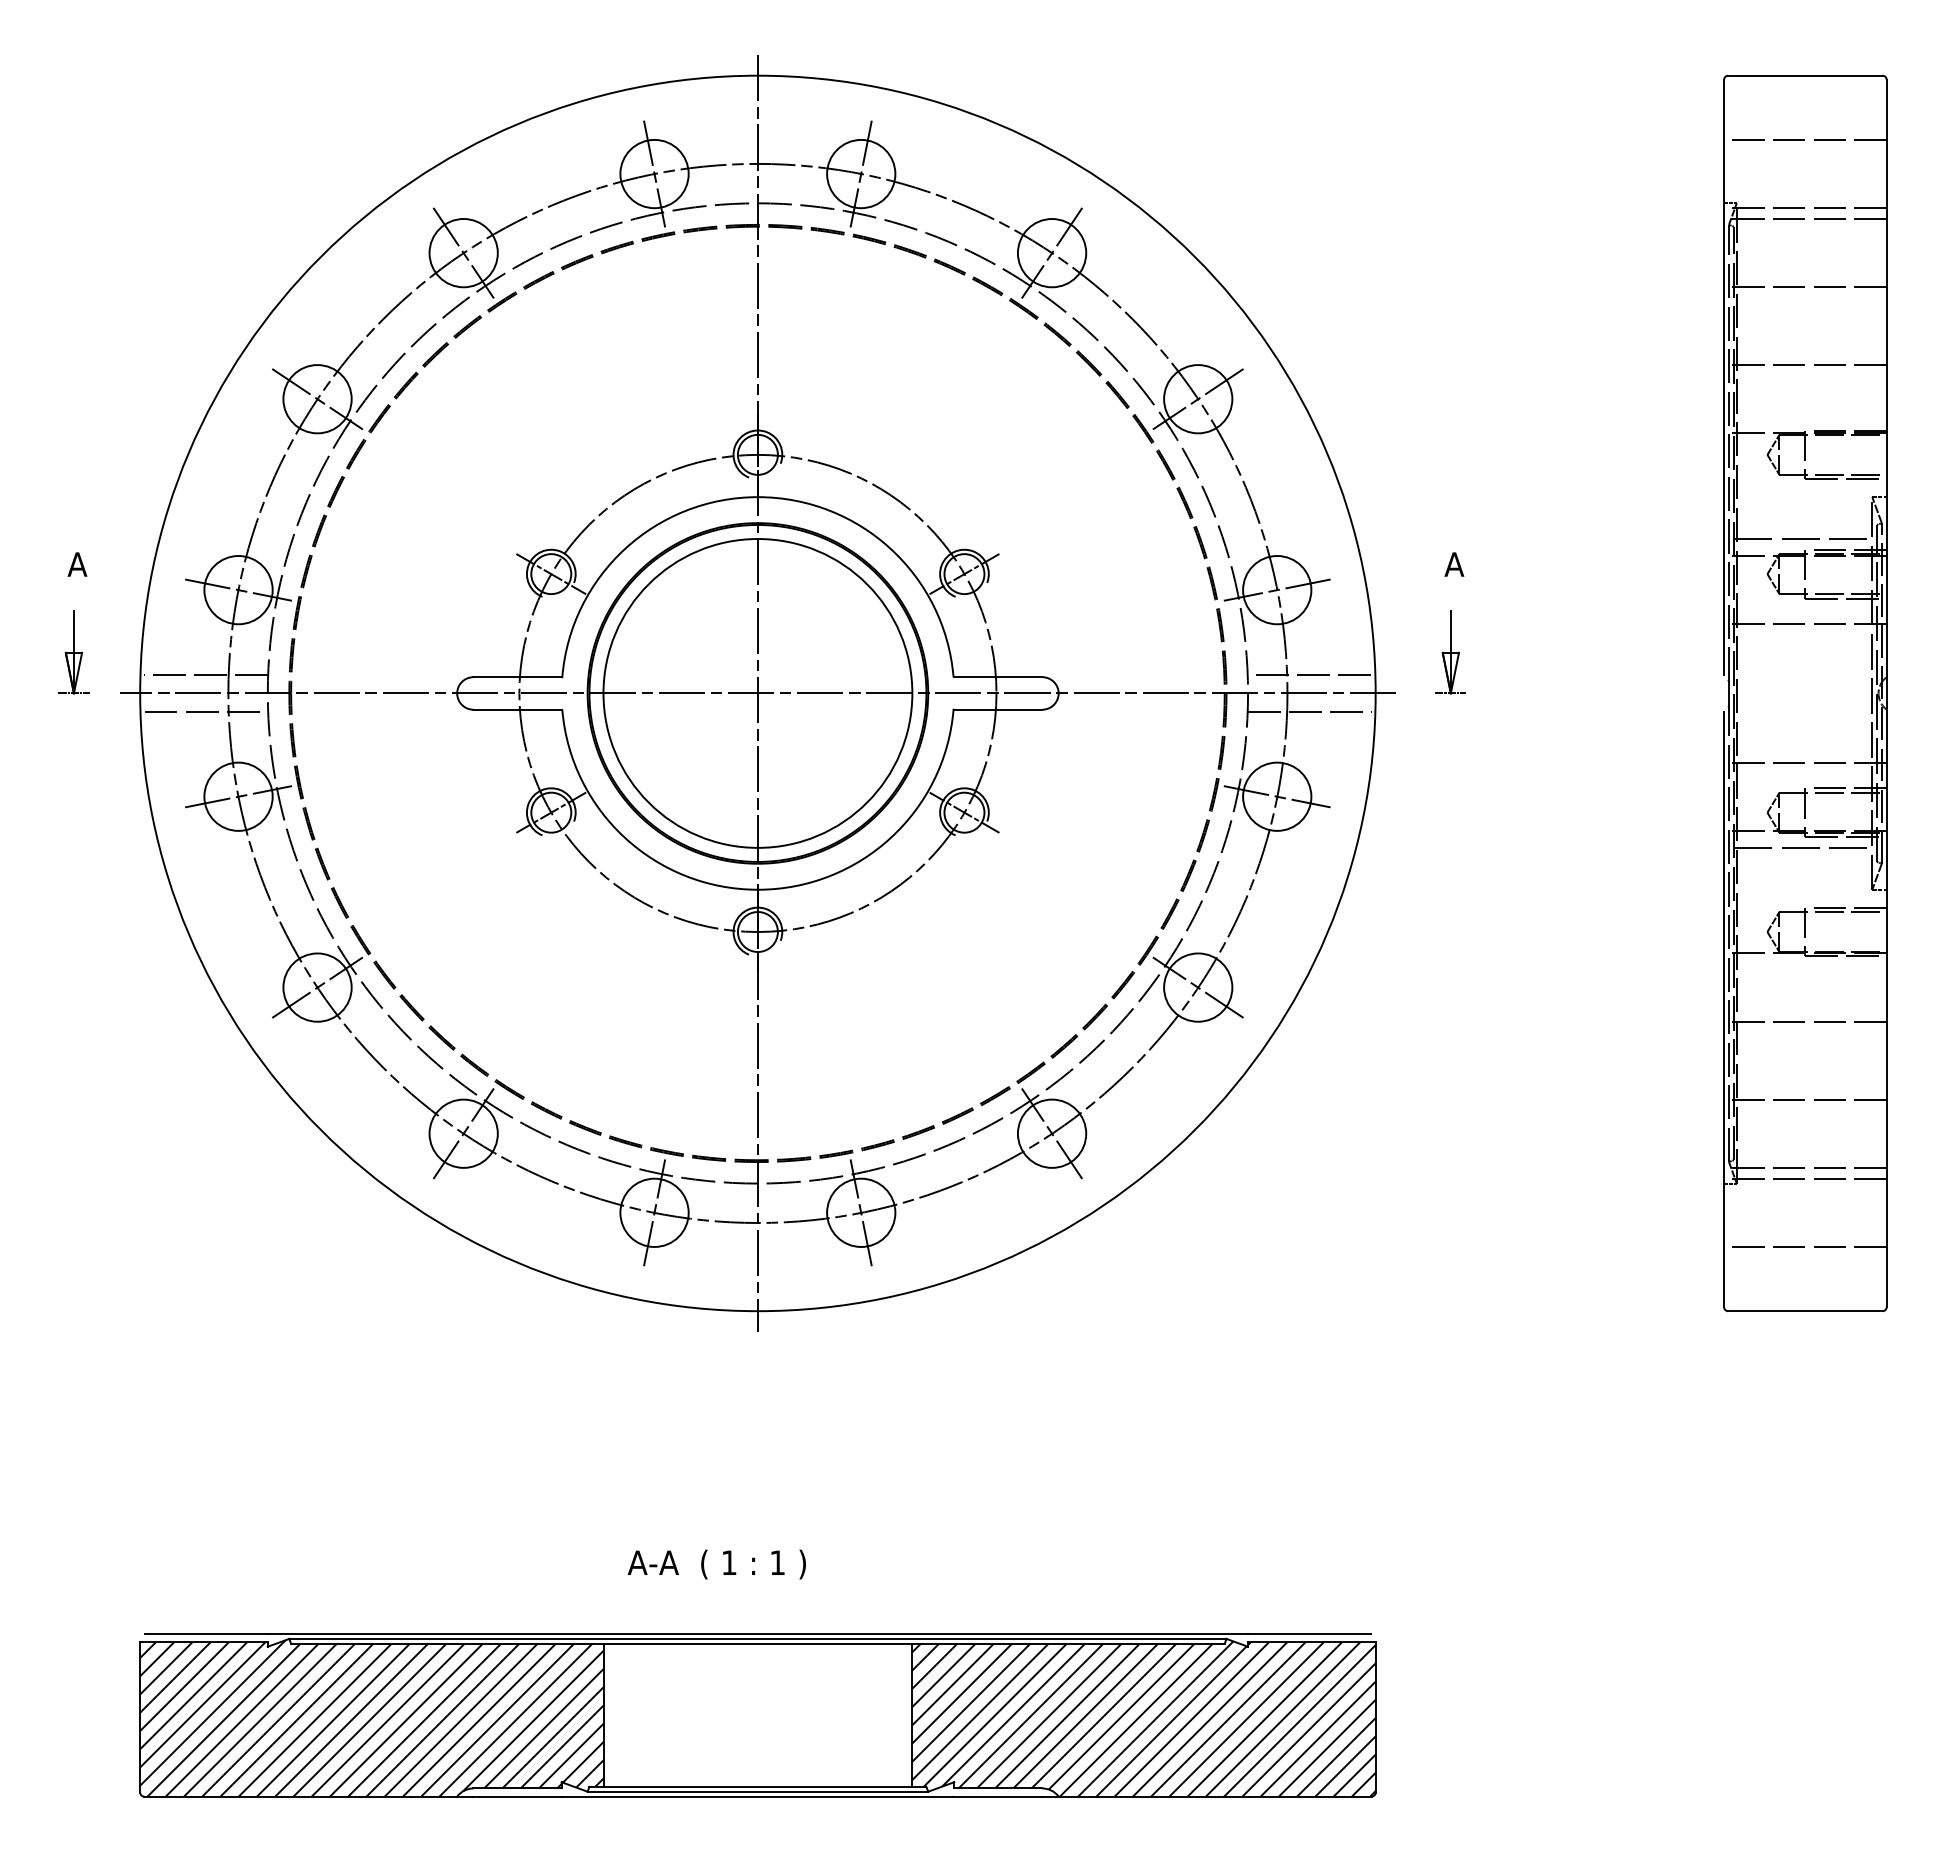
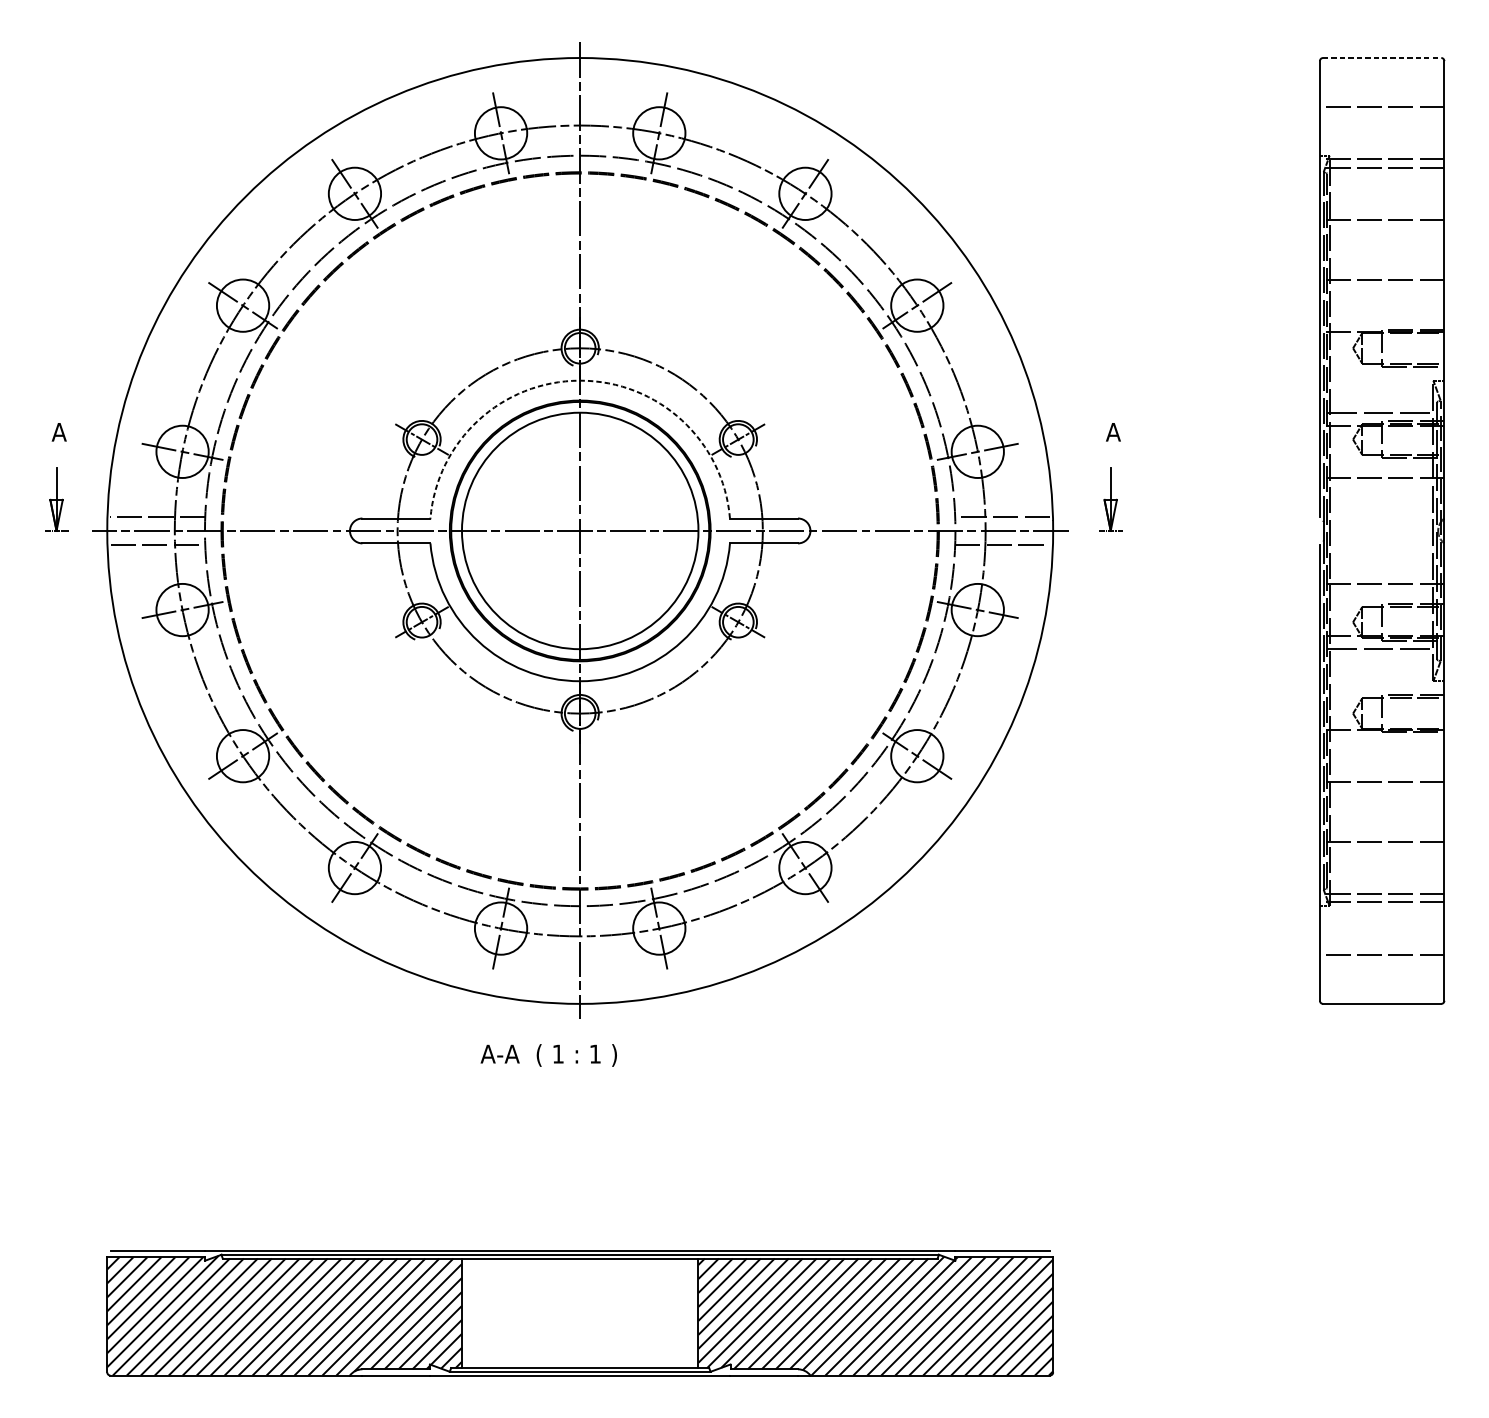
line: (1805, 75) -> (1382, 57), solid -> dashed
arc: (757, 497) -> (579, 380), solid -> dashed
text: (716, 1564) -> (548, 1055), moved

